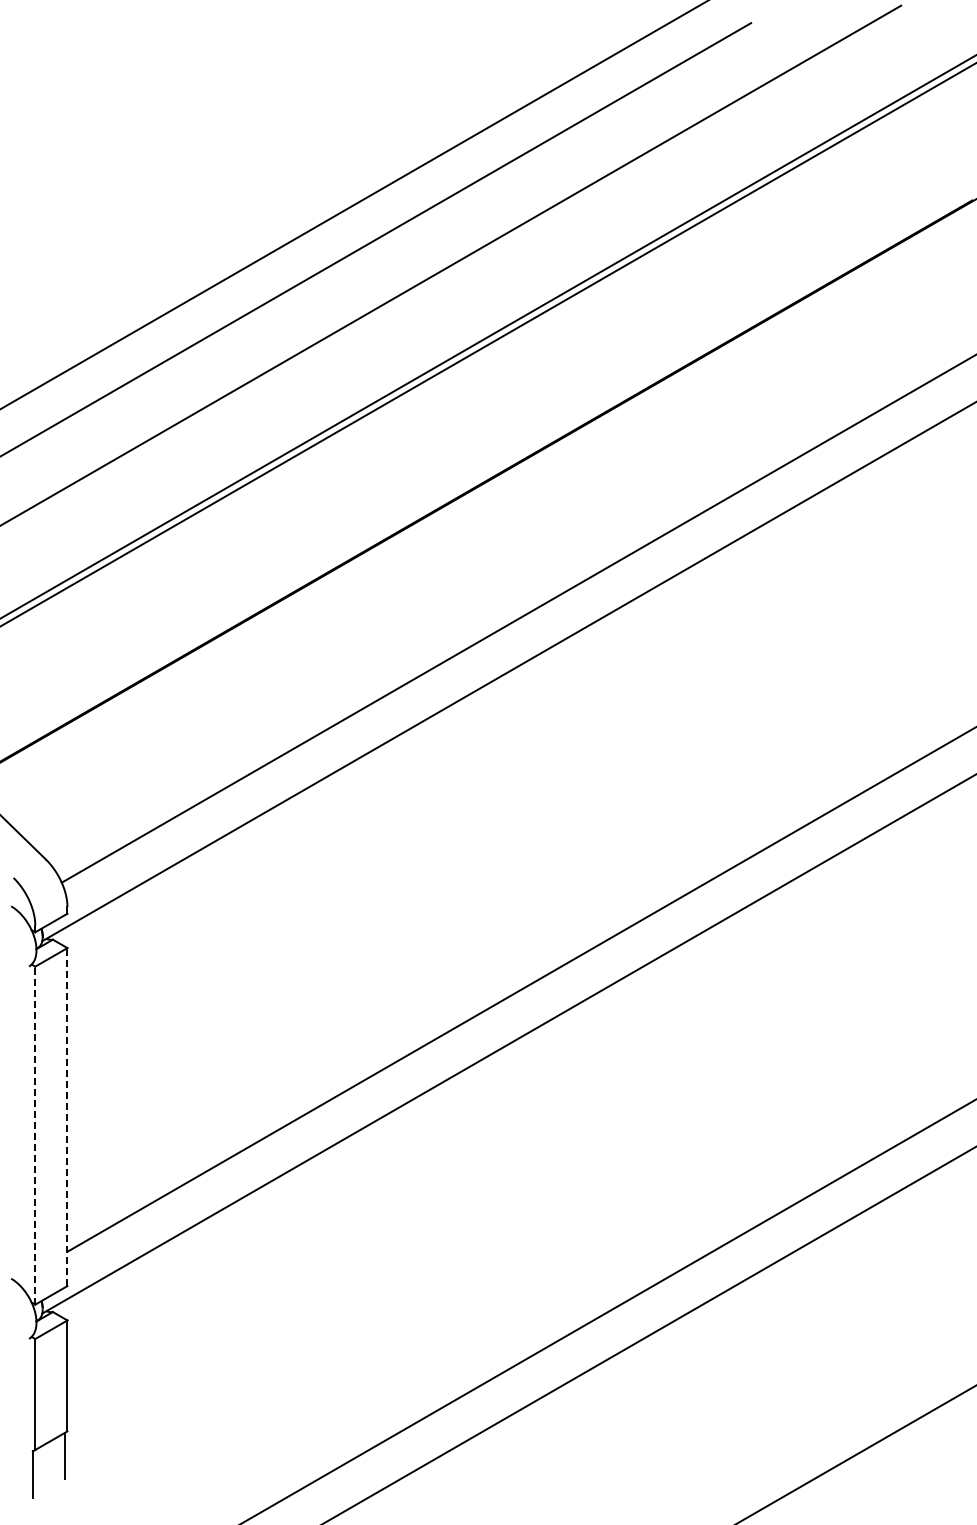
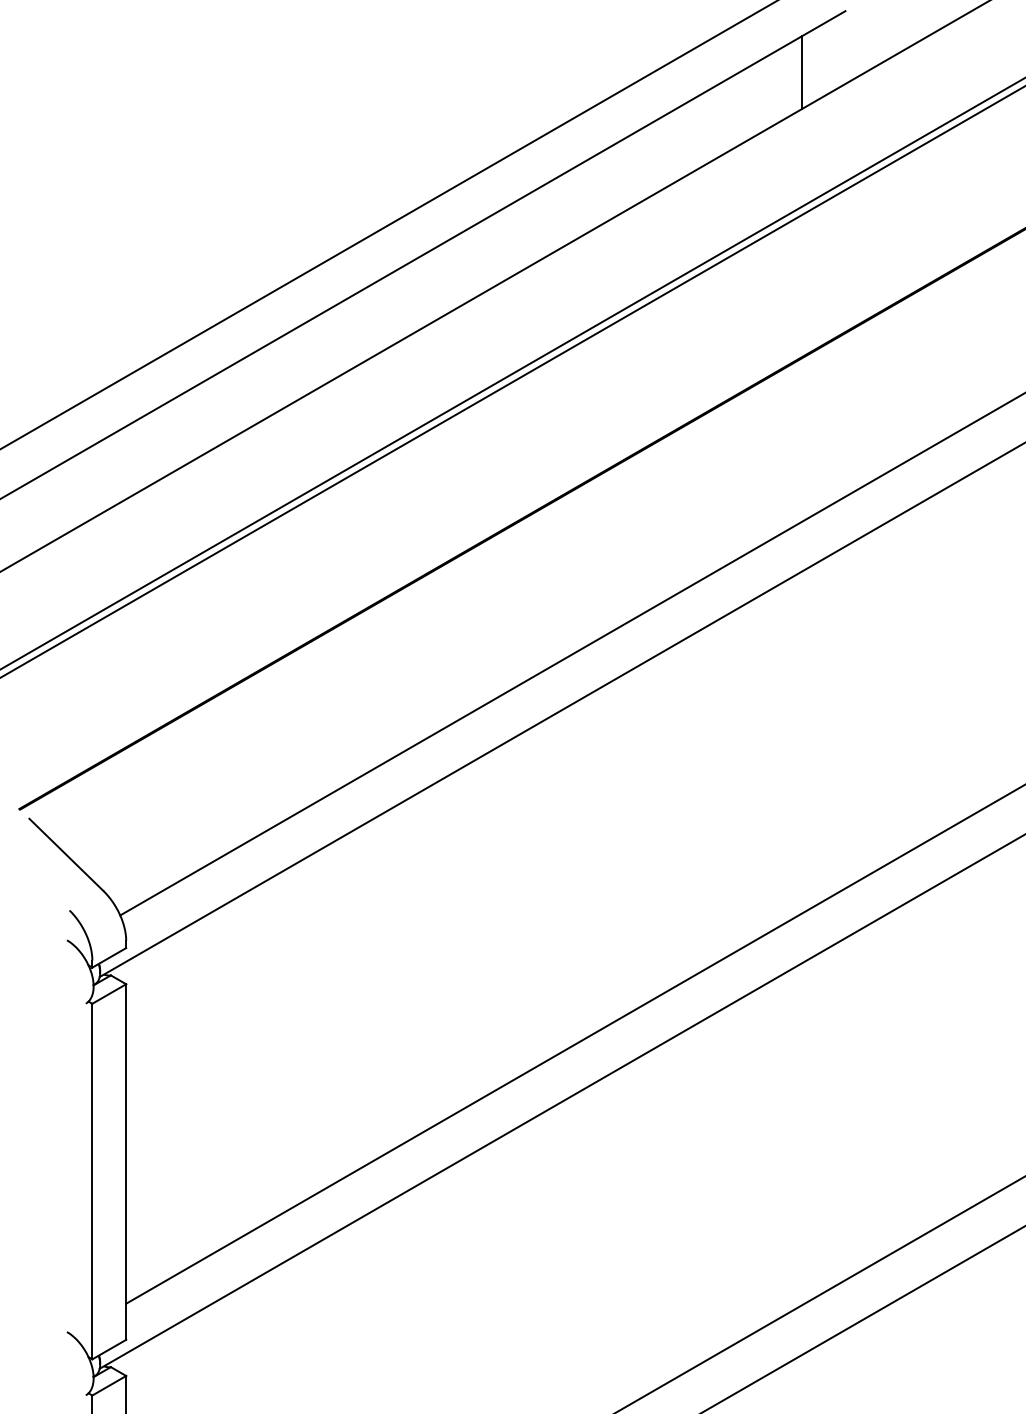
line: (709, 81) -> (801, 72), added
line: (67, 1116) -> (126, 1161), dashed -> solid
line: (35, 1135) -> (92, 1181), dashed -> solid

